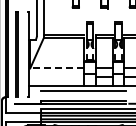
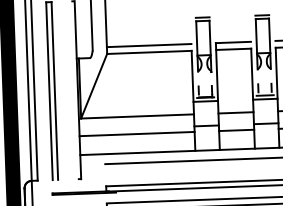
line: (57, 68) -> (138, 116), dashed -> solid
line: (56, 76) -> (136, 133), added

